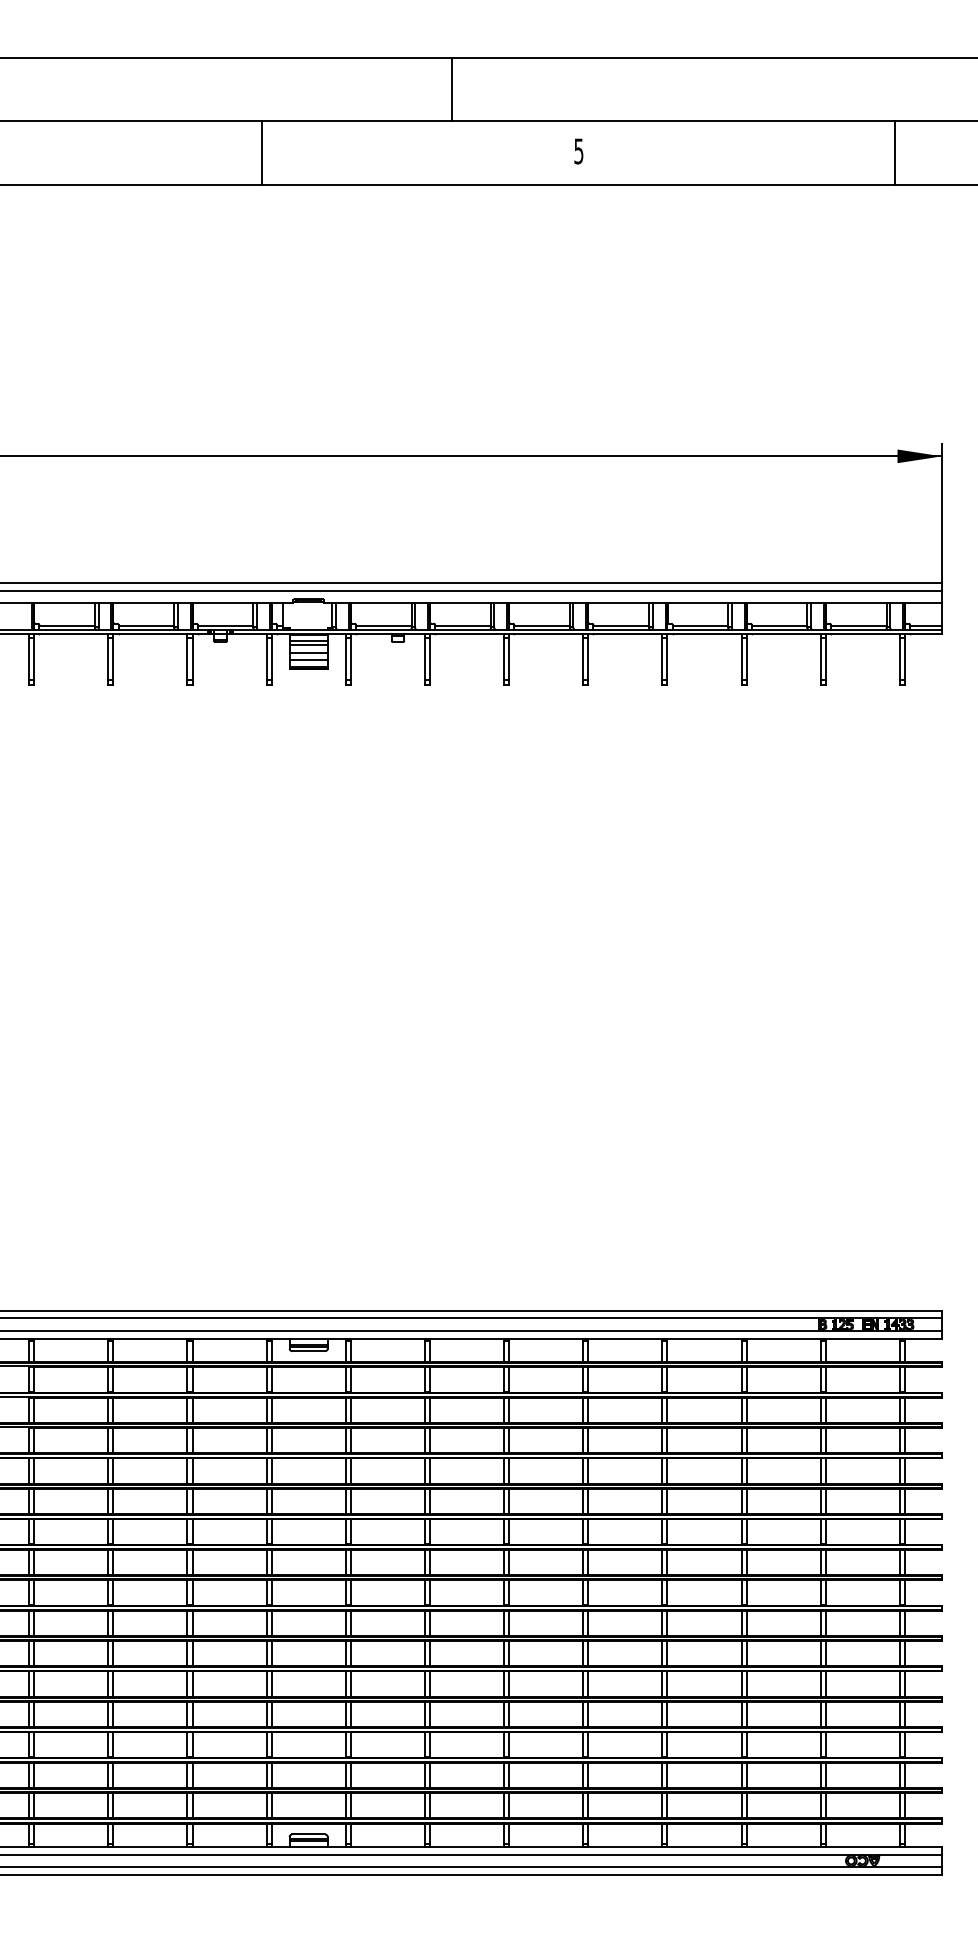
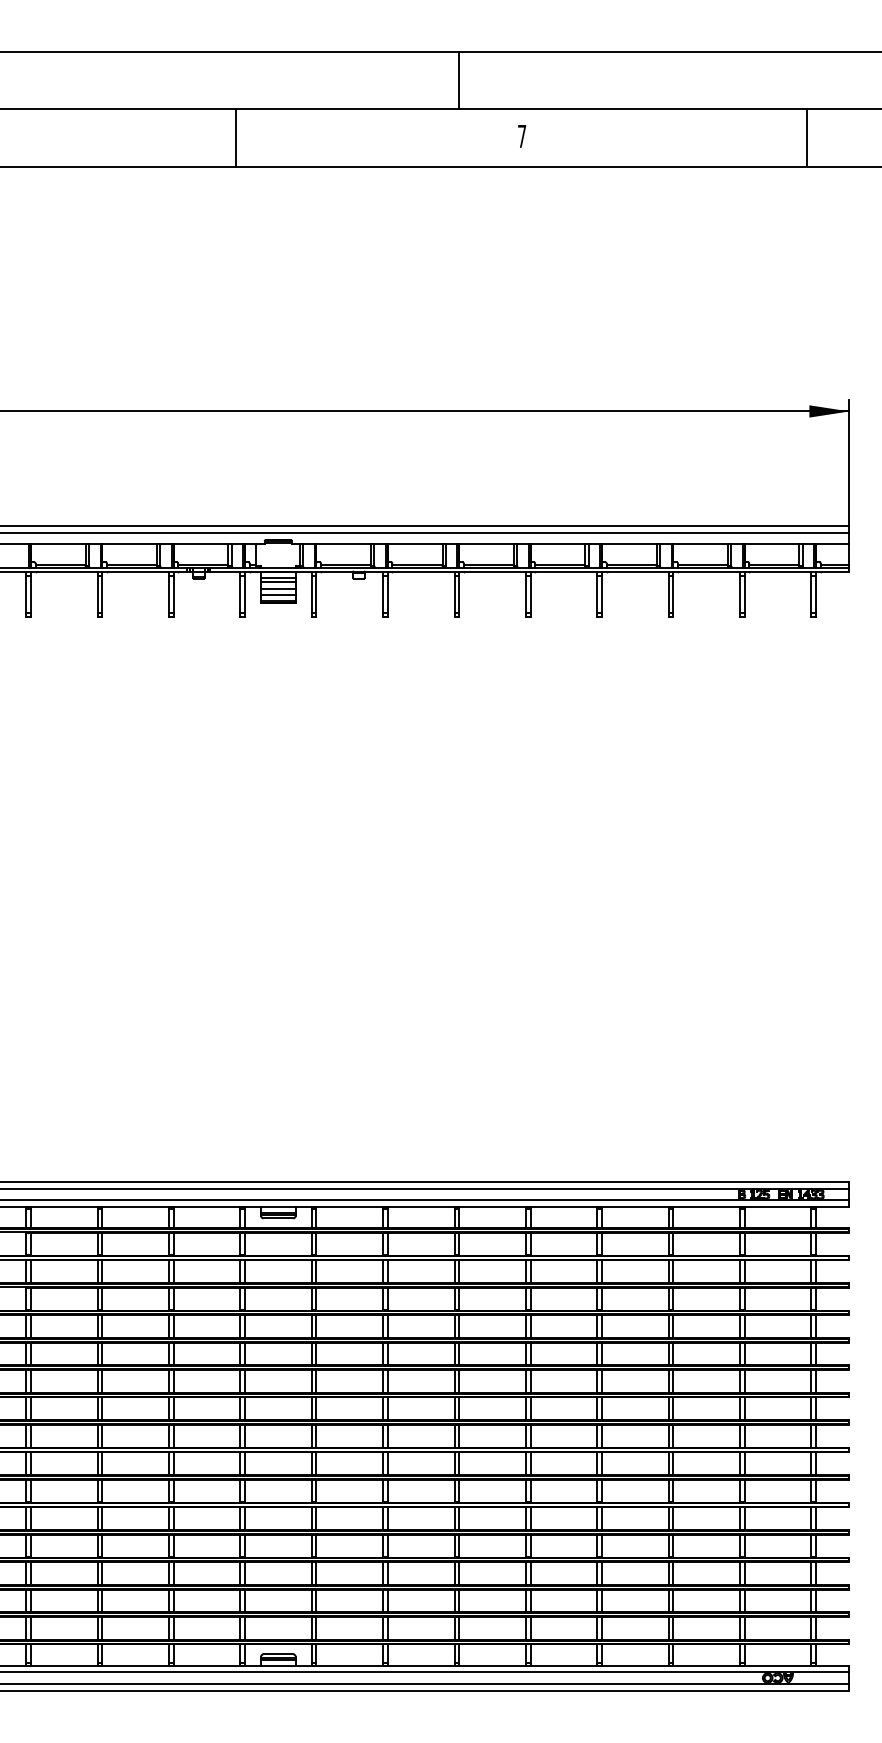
line: (451, 89) -> (459, 80), moved
text: (579, 151) -> (522, 136), 5 -> 7

